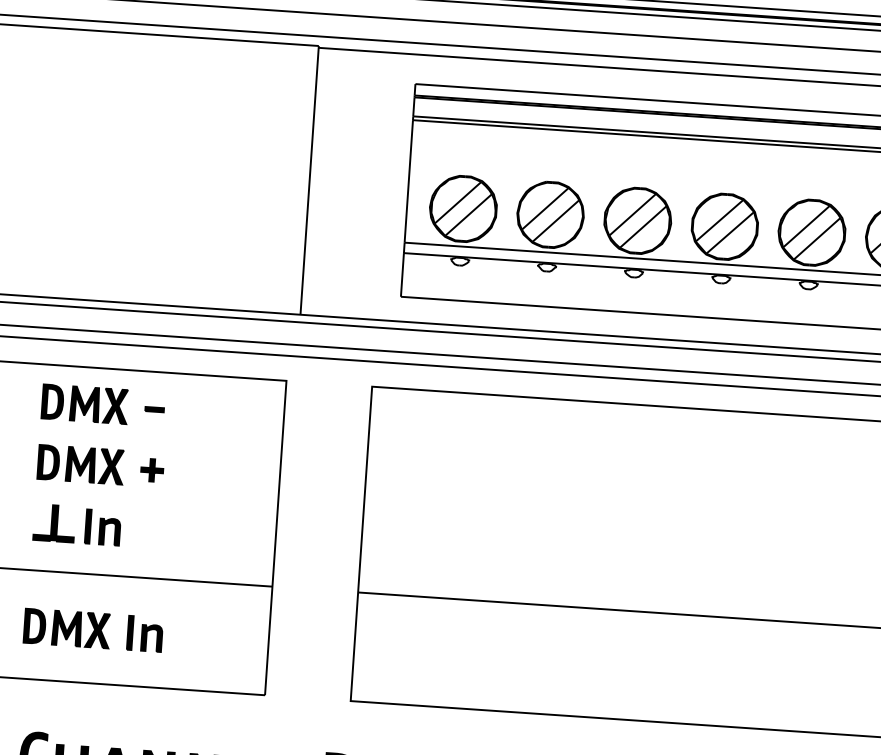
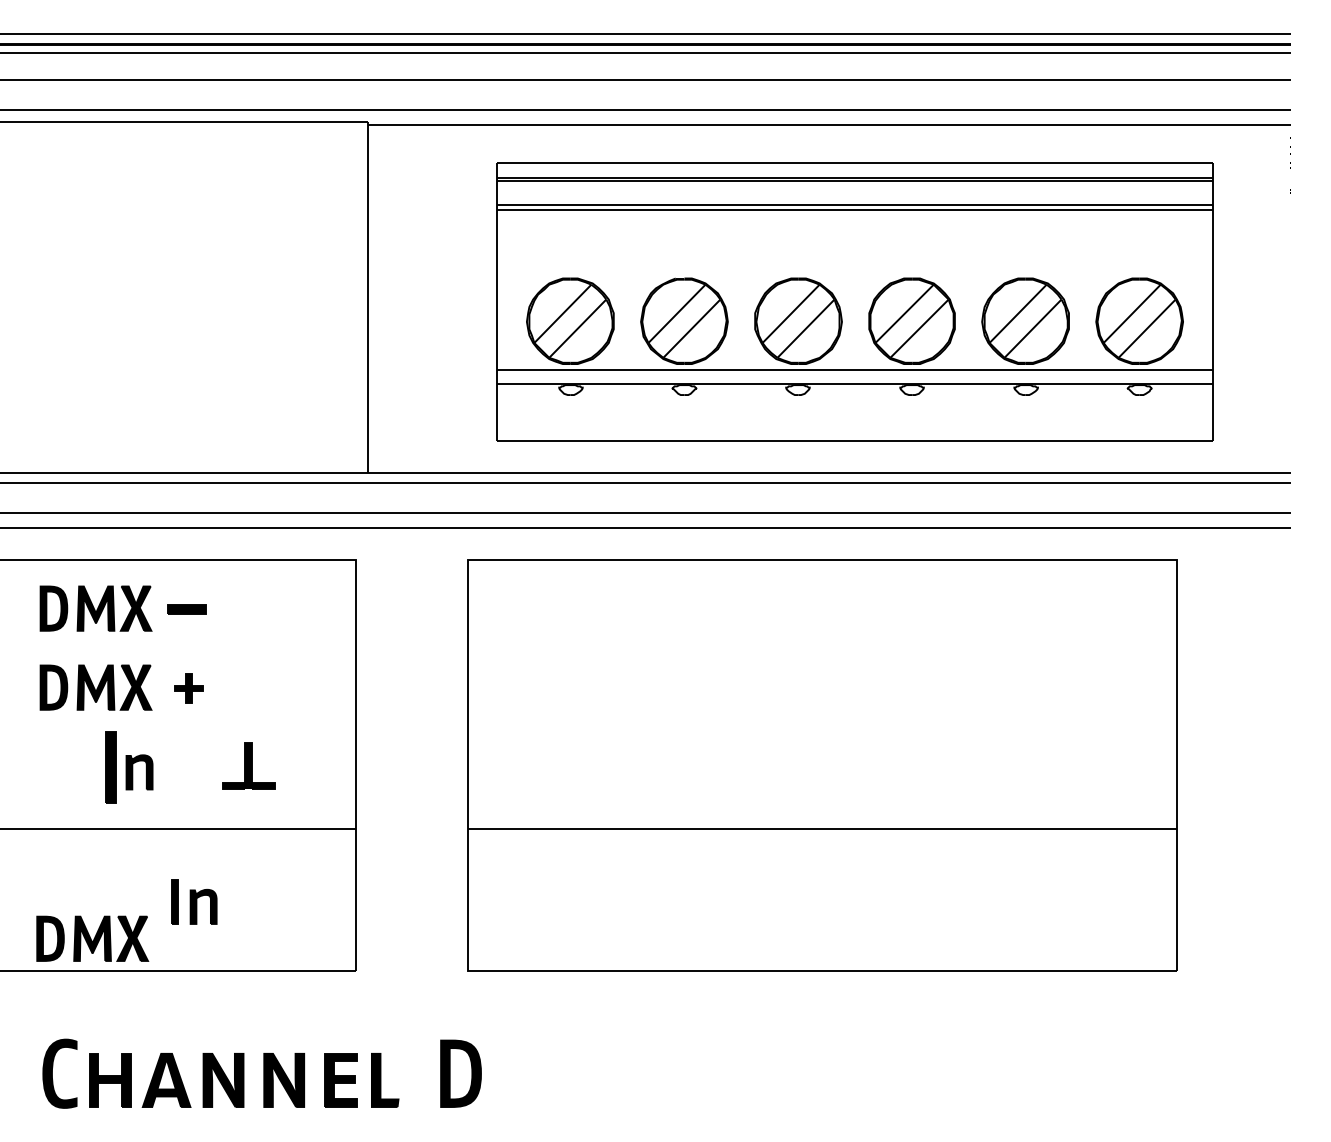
part: (154, 409) -> (186, 609), size x1.6
part: (54, 522) -> (248, 765), moved
part: (87, 525) -> (110, 766), size x1.6
part: (67, 628) -> (92, 938), moved

